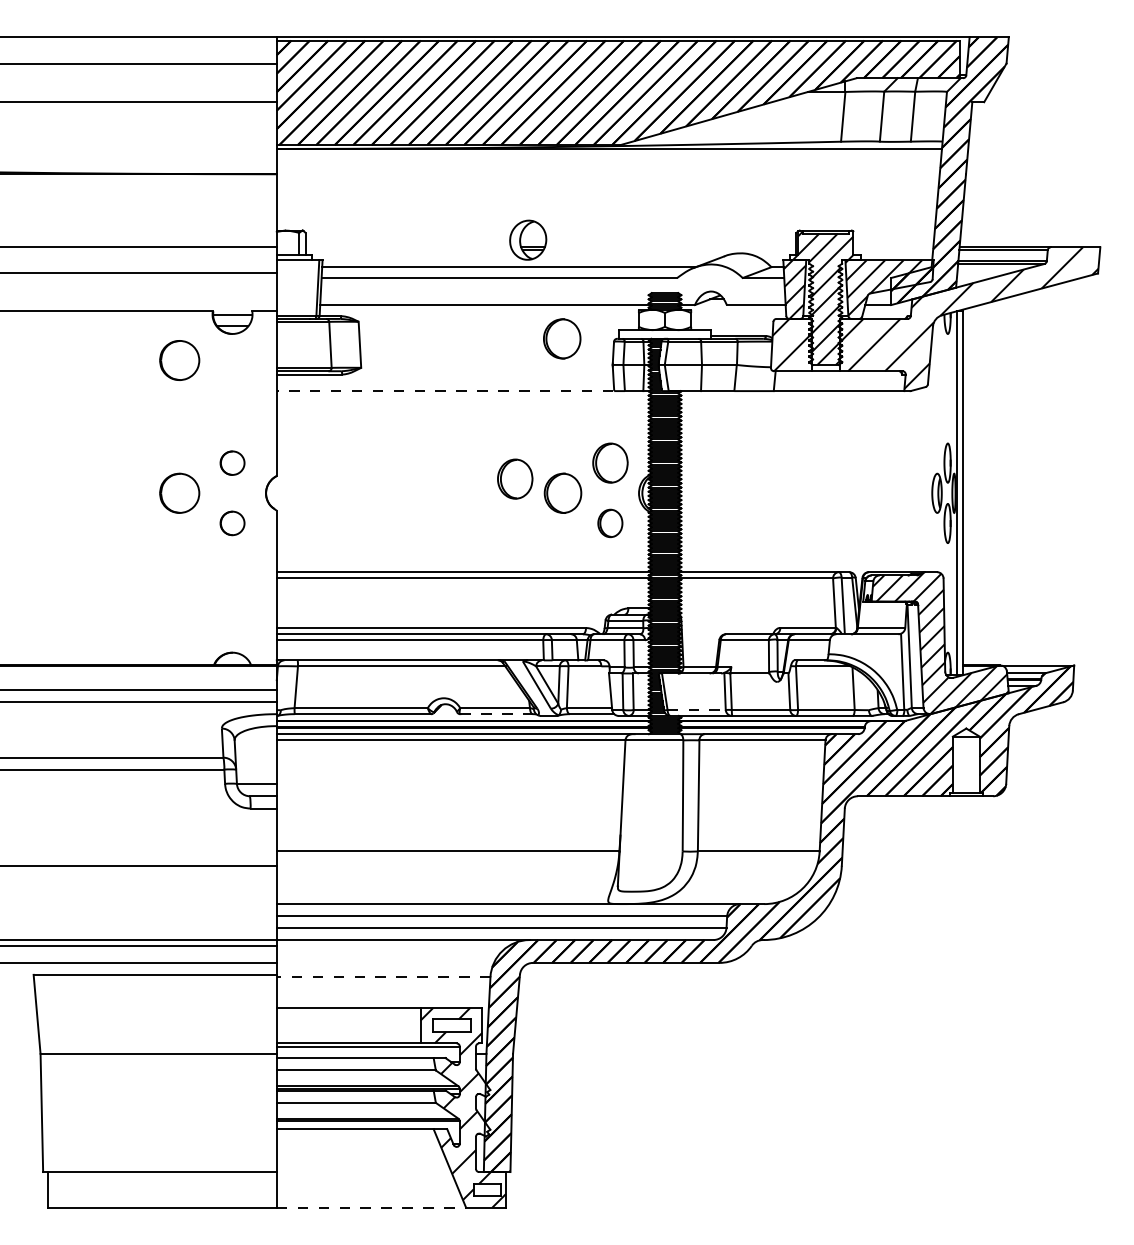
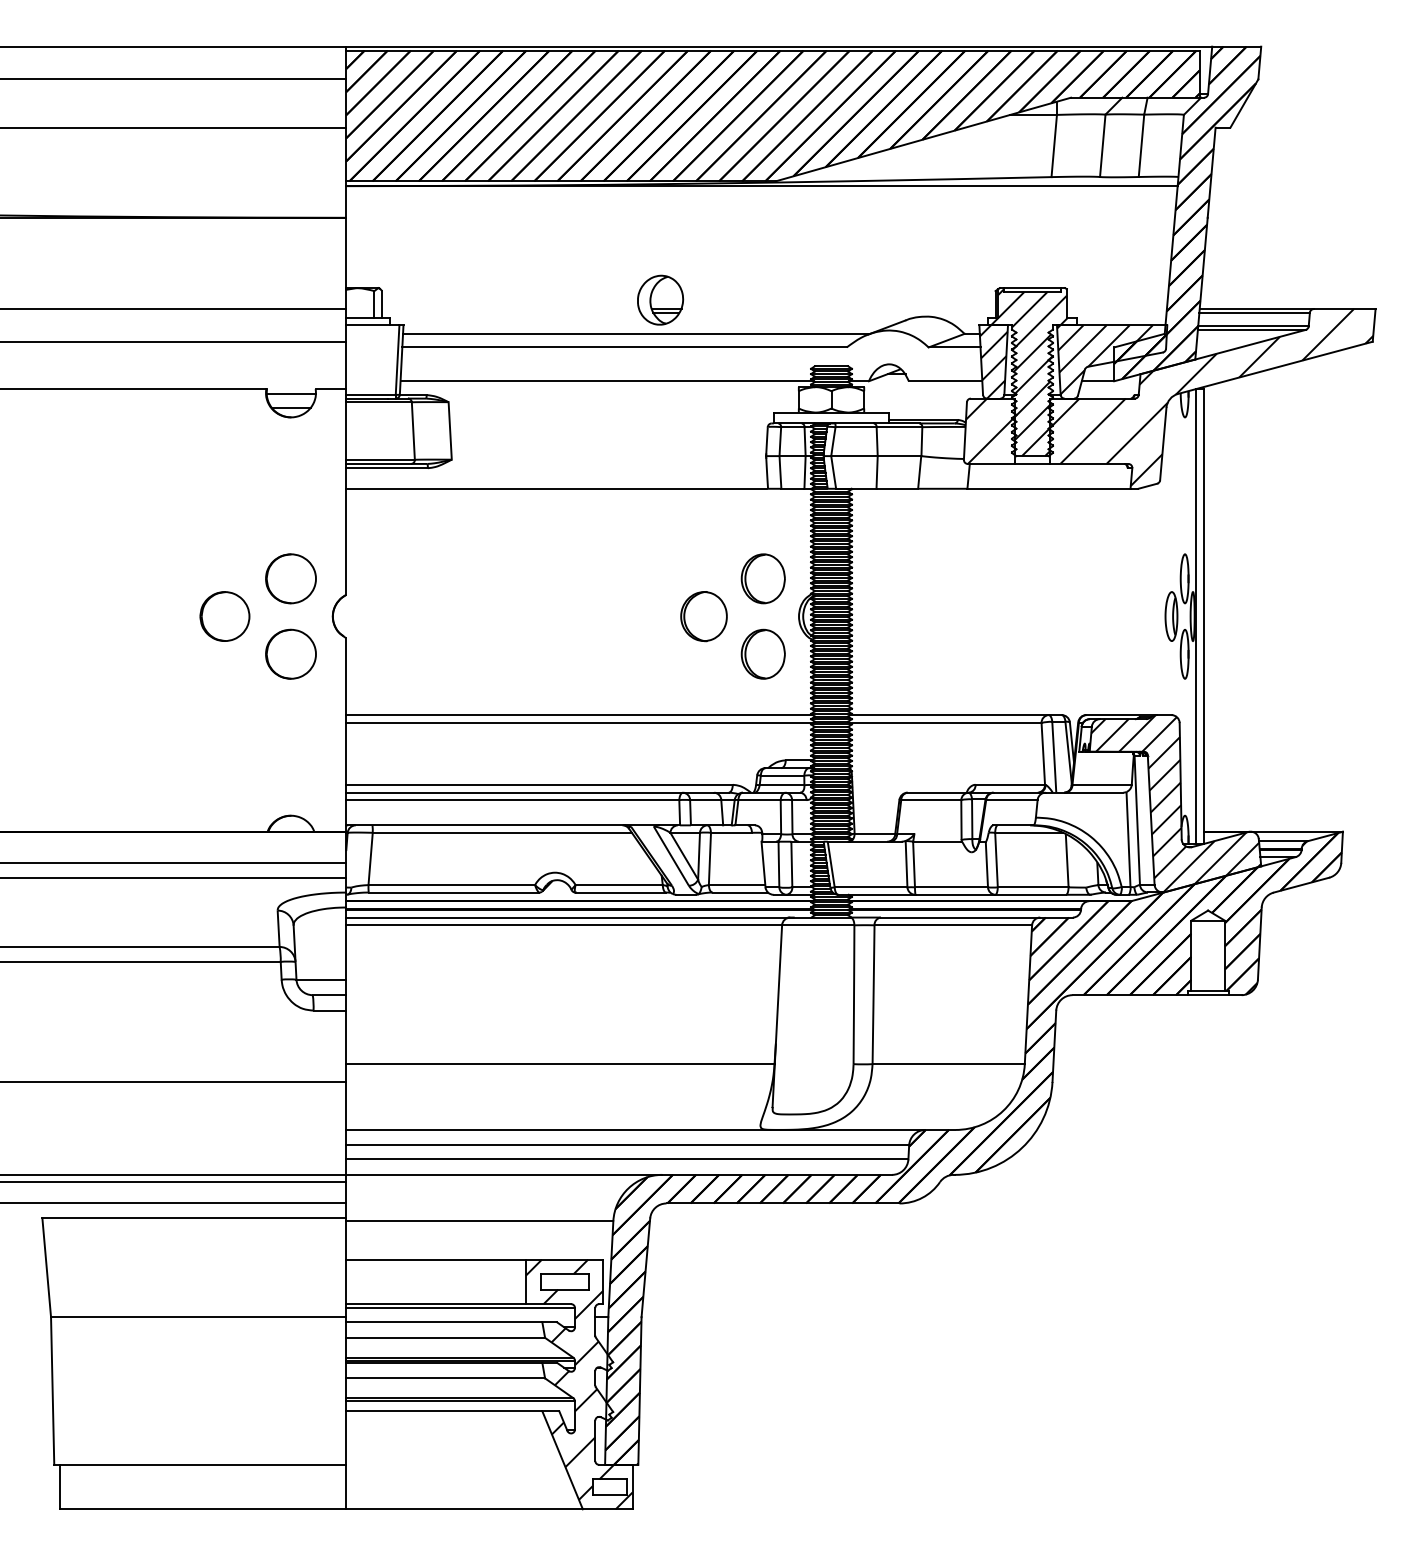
part: (561, 338) -> (702, 423), removed
part: (179, 360) -> (224, 450), removed
line: (444, 390) -> (556, 488), dashed -> solid
part: (232, 462) -> (290, 578), size x1.67
part: (514, 478) -> (643, 598), removed
part: (232, 522) -> (290, 653), size x1.67
part: (609, 522) -> (762, 653), size x1.43
line: (697, 710) -> (871, 887), dashed -> solid
line: (496, 714) -> (621, 892), dashed -> solid
line: (383, 977) -> (479, 1221), dashed -> solid
line: (372, 1207) -> (465, 1509), dashed -> solid

